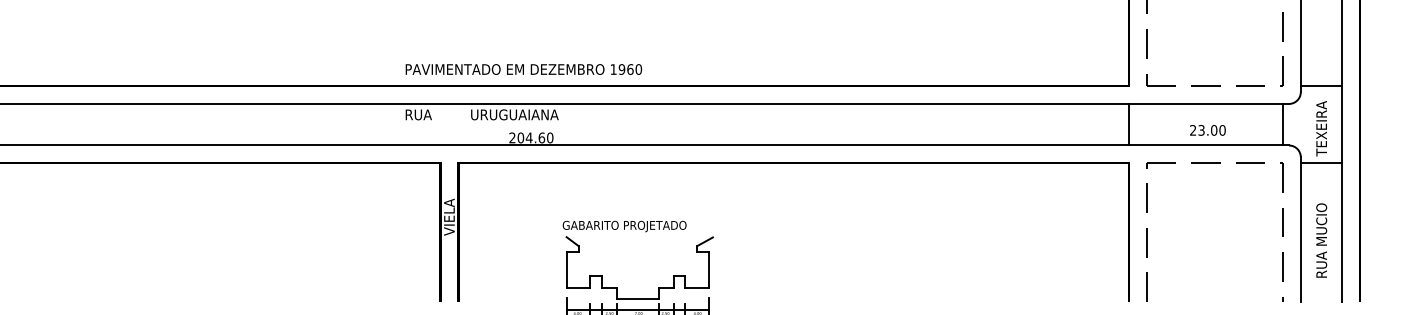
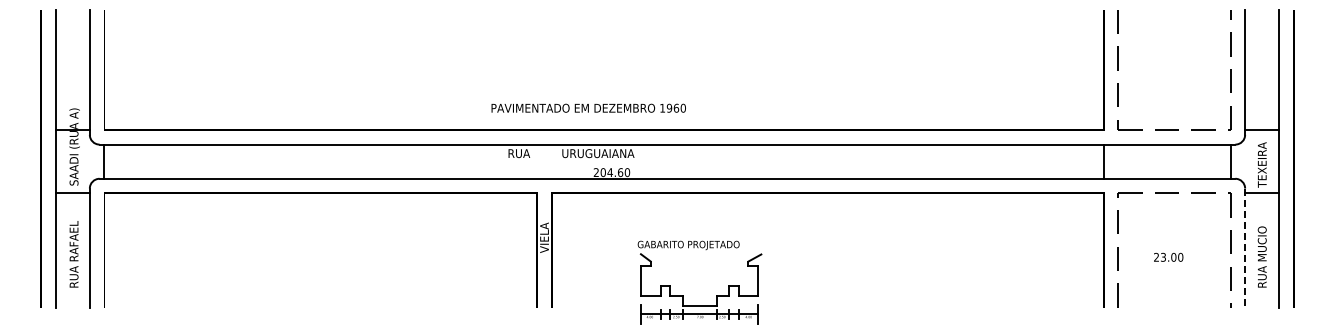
text: (523, 68) -> (588, 107), moved
text: (1207, 129) -> (1168, 256), moved
line: (1301, 230) -> (1245, 248), solid -> dashed

